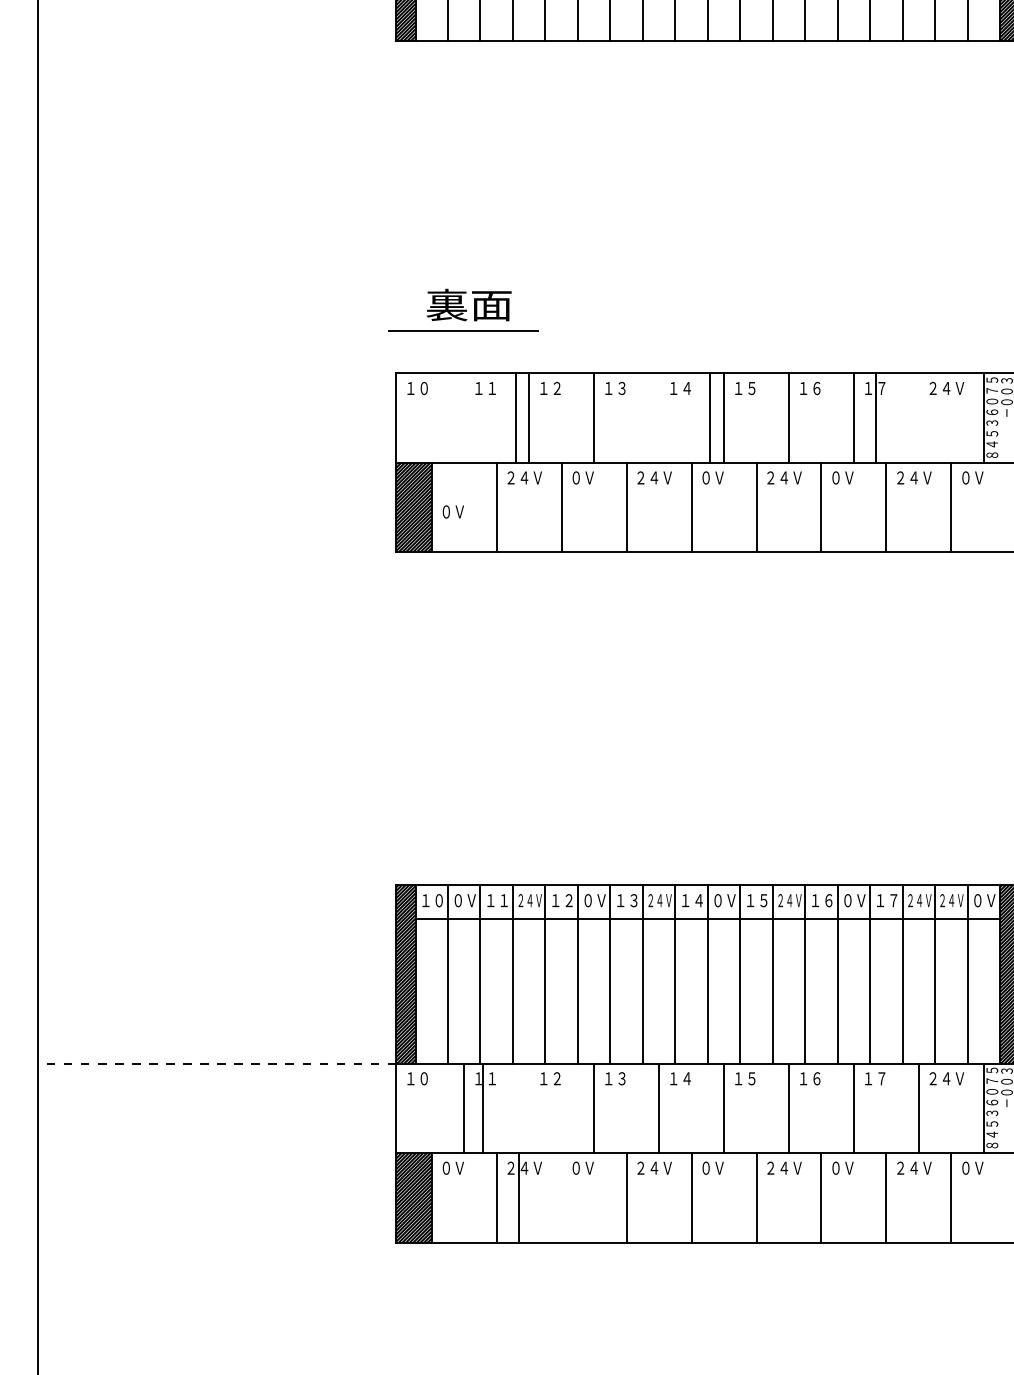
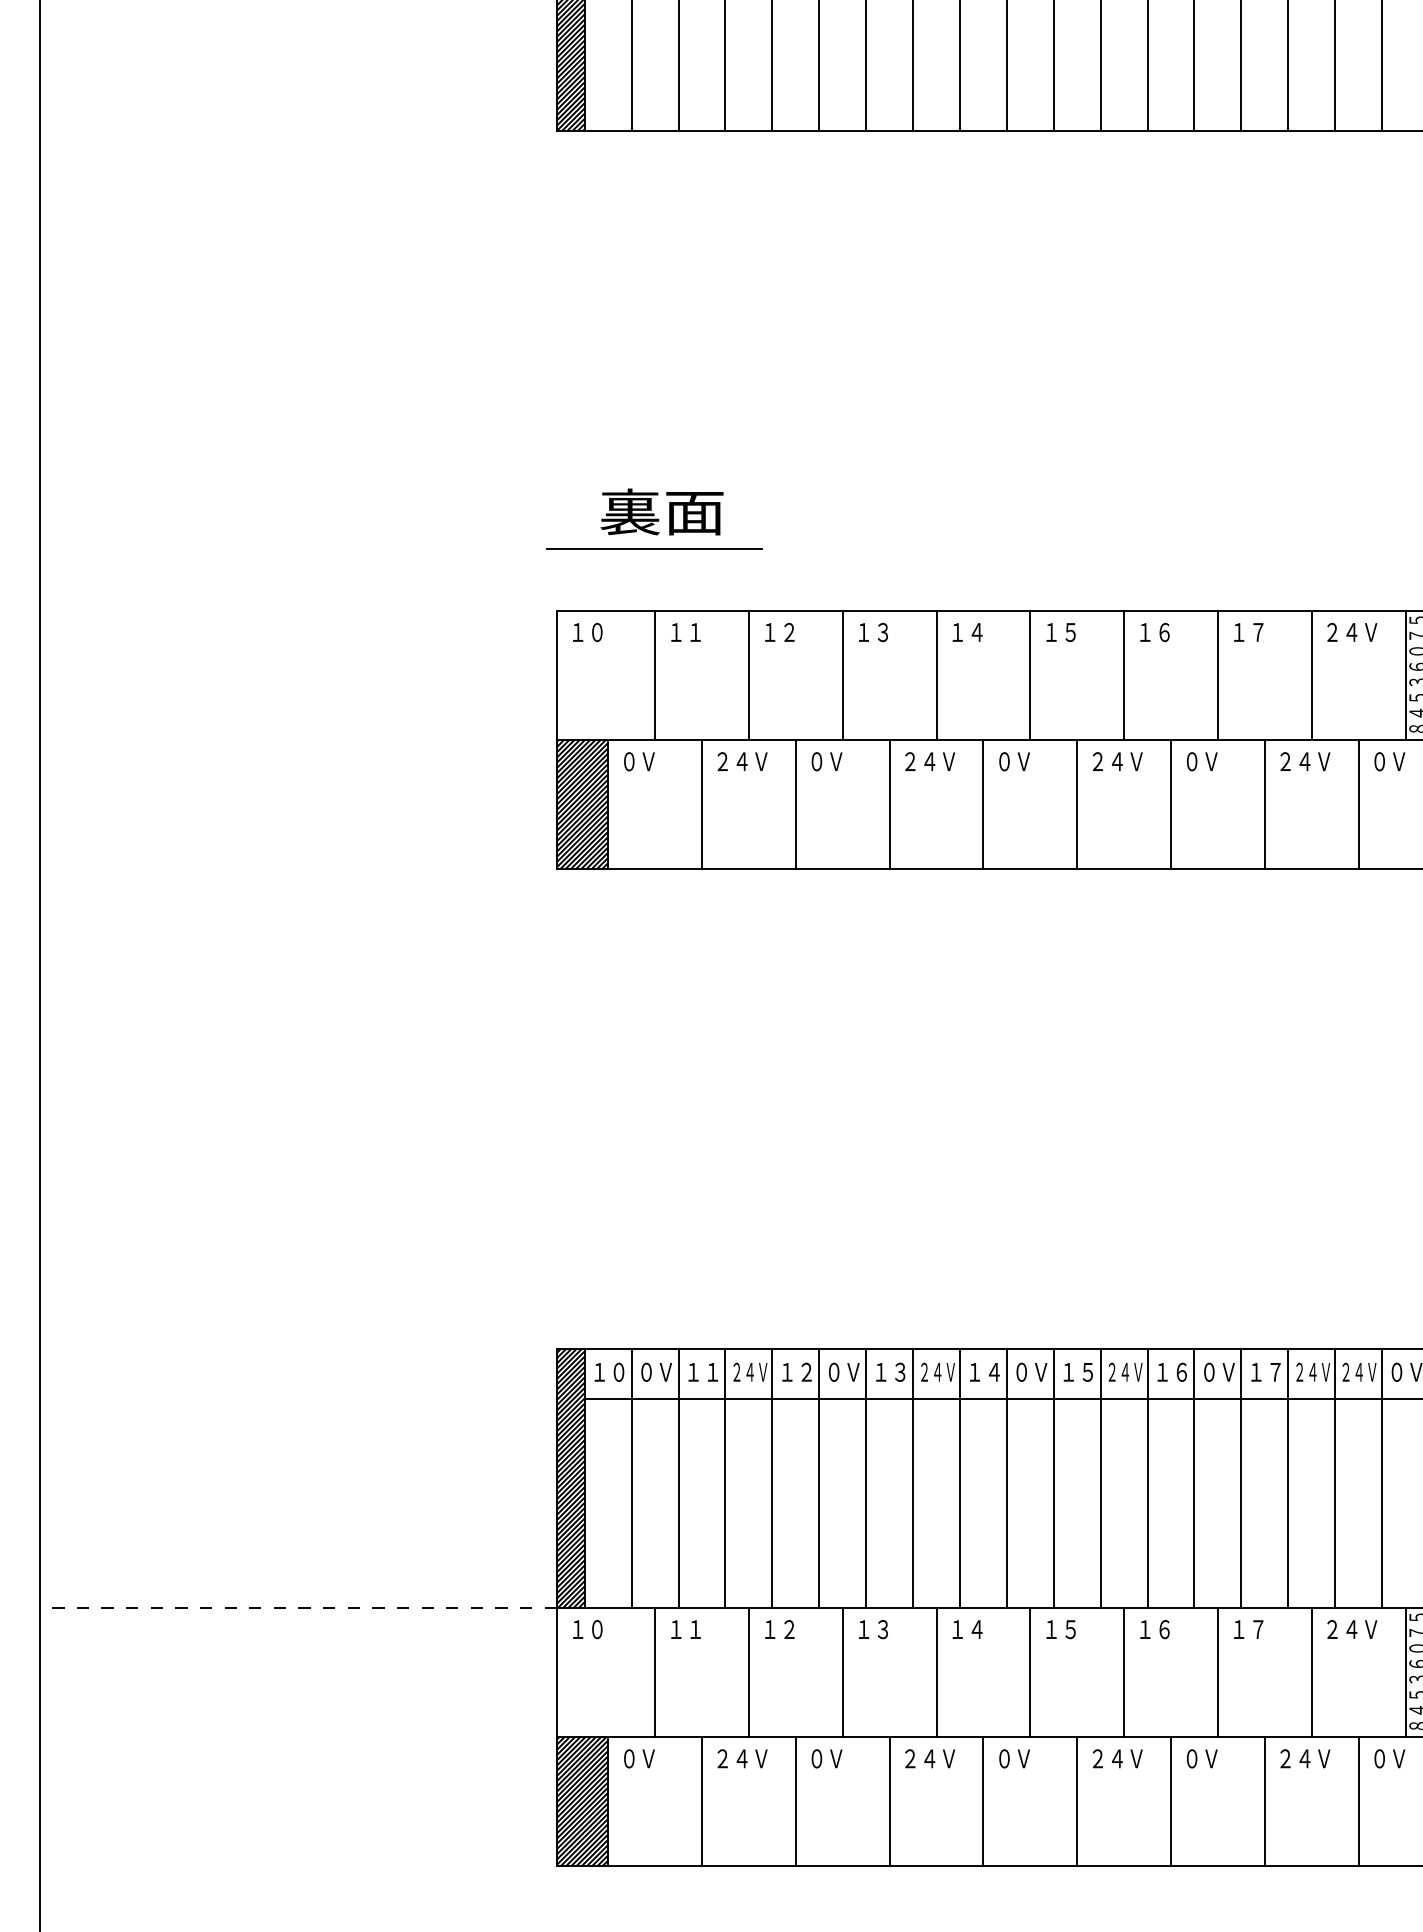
line: (516, 417) -> (655, 674), moved
line: (710, 417) -> (937, 674), moved
line: (875, 417) -> (1311, 674), moved
text: (452, 511) -> (638, 761), moved
line: (483, 1108) -> (749, 1672), moved
line: (518, 1197) -> (795, 1801), moved

